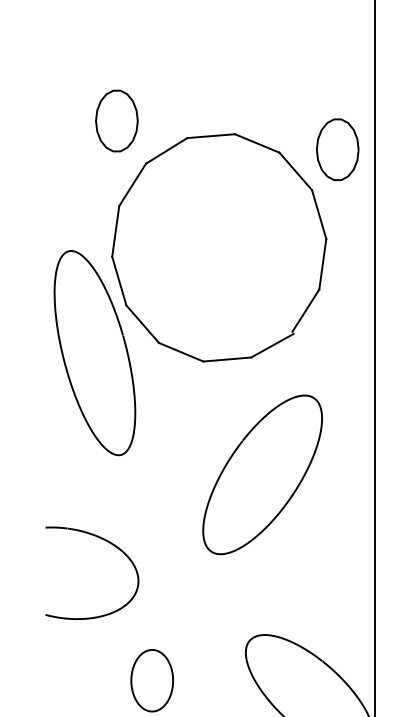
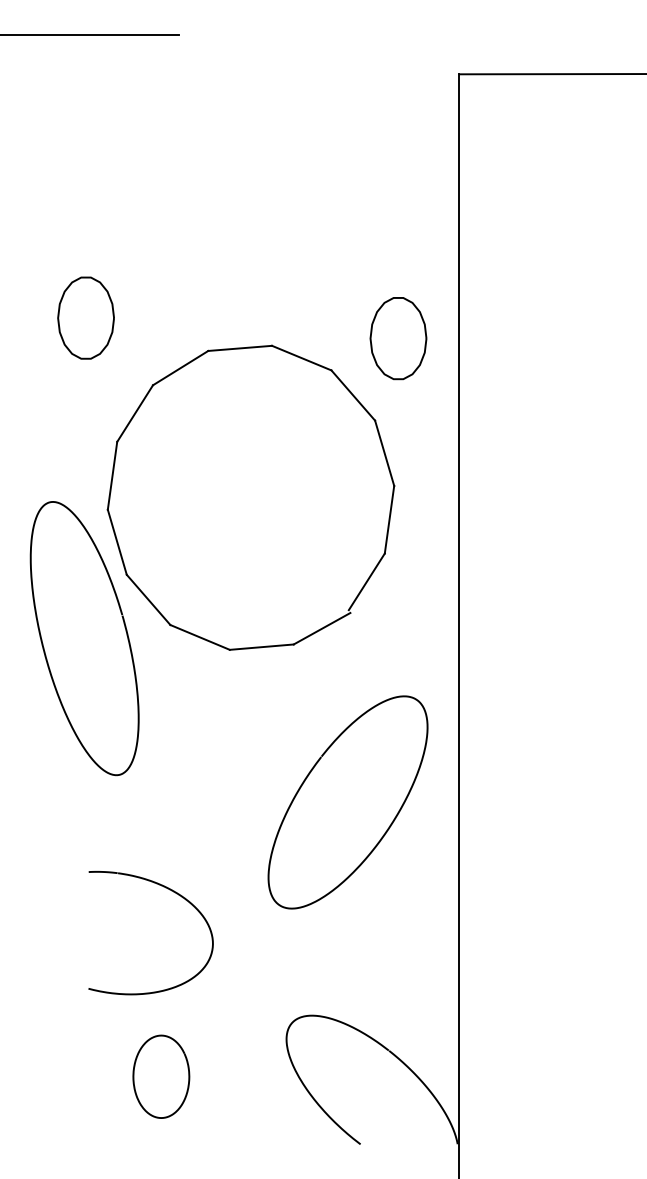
part: (116, 120) -> (85, 317), moved
part: (337, 149) -> (398, 338), moved
curve: (233, 454) -> (309, 775), moved
part: (111, 544) -> (176, 894), moved

